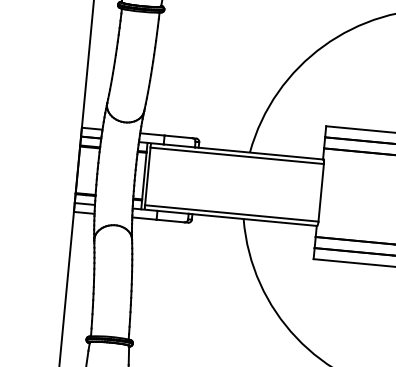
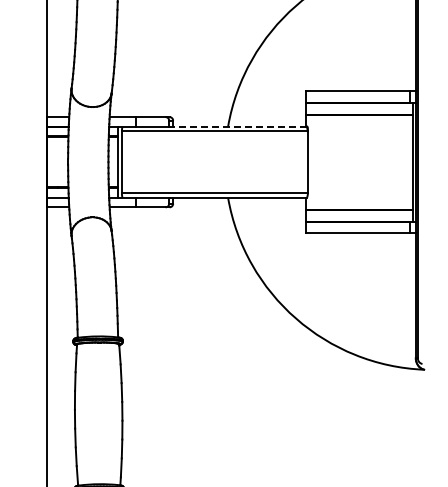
line: (259, 153) -> (238, 126), solid -> dashed

